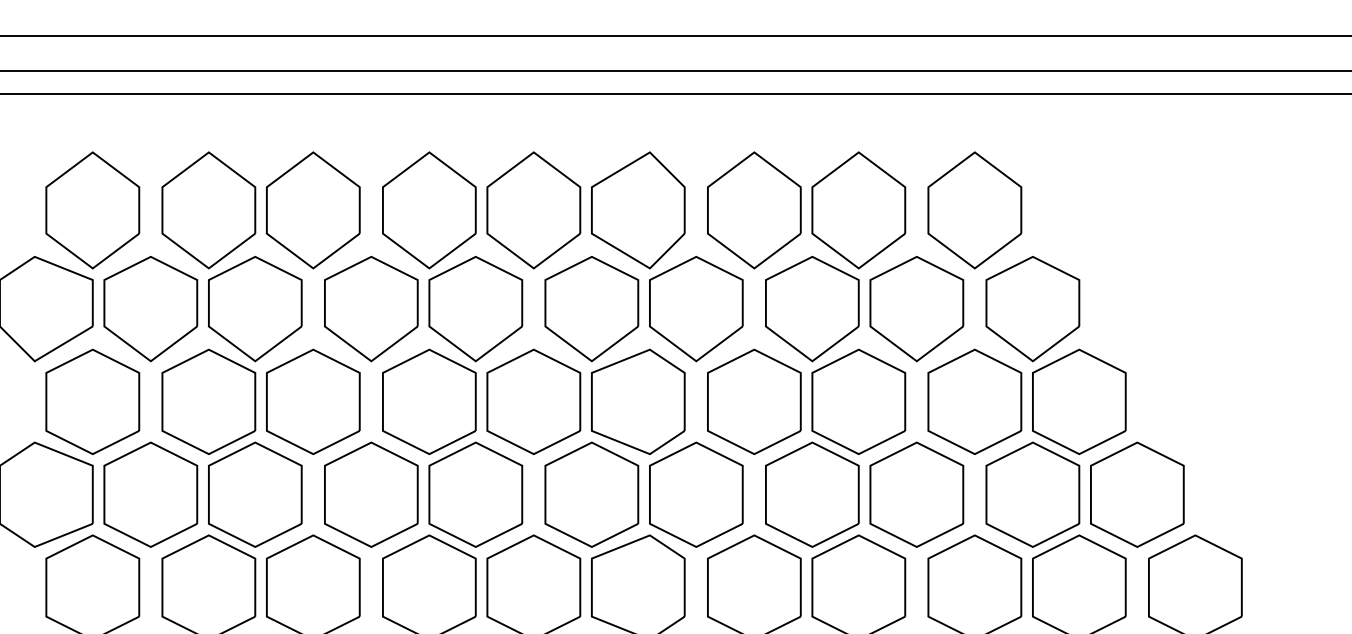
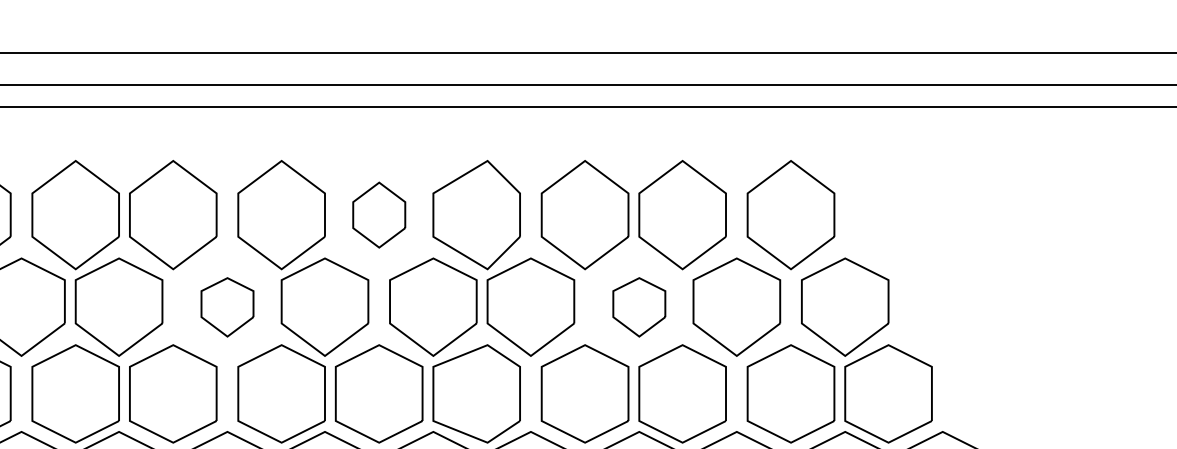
part: (533, 210) -> (378, 215), size x0.6
part: (371, 309) -> (227, 307), size x0.6
part: (812, 309) -> (639, 307), size x0.6

